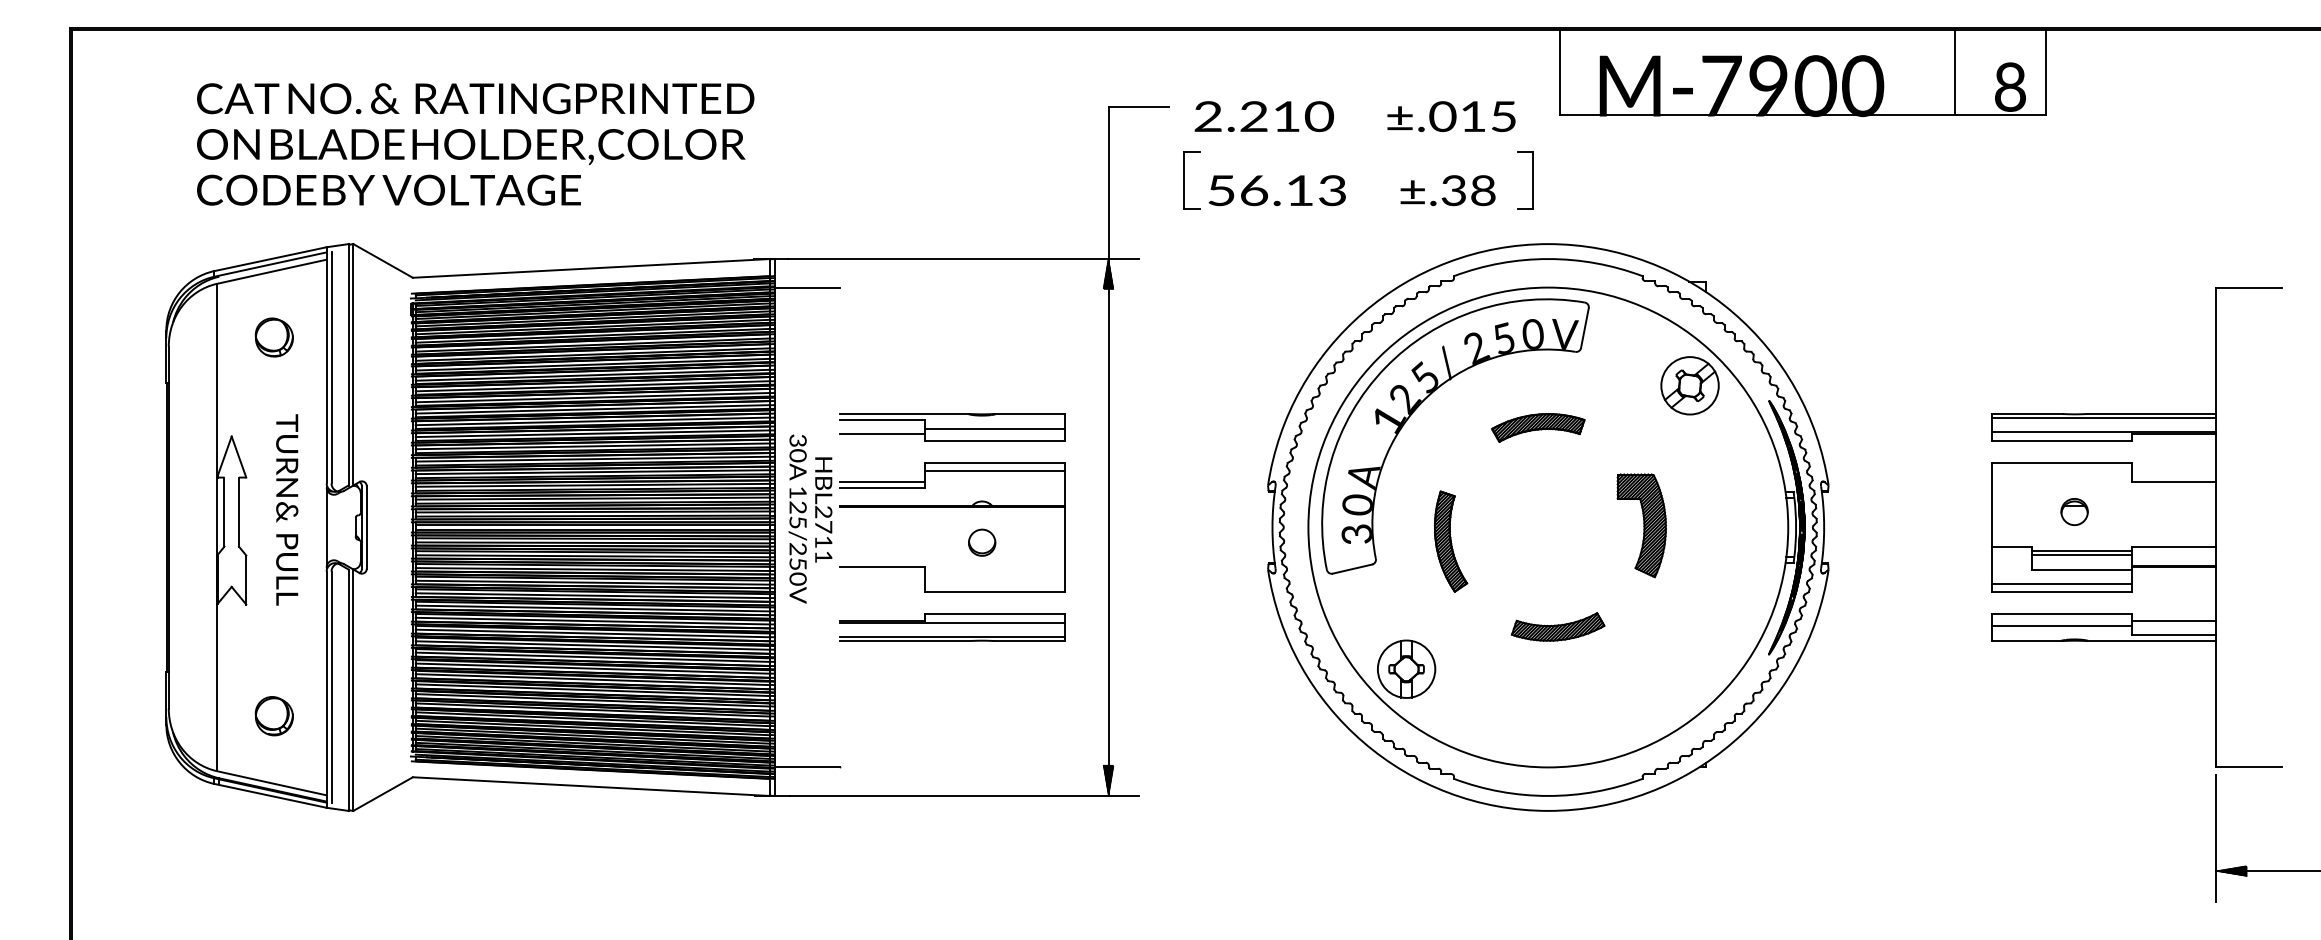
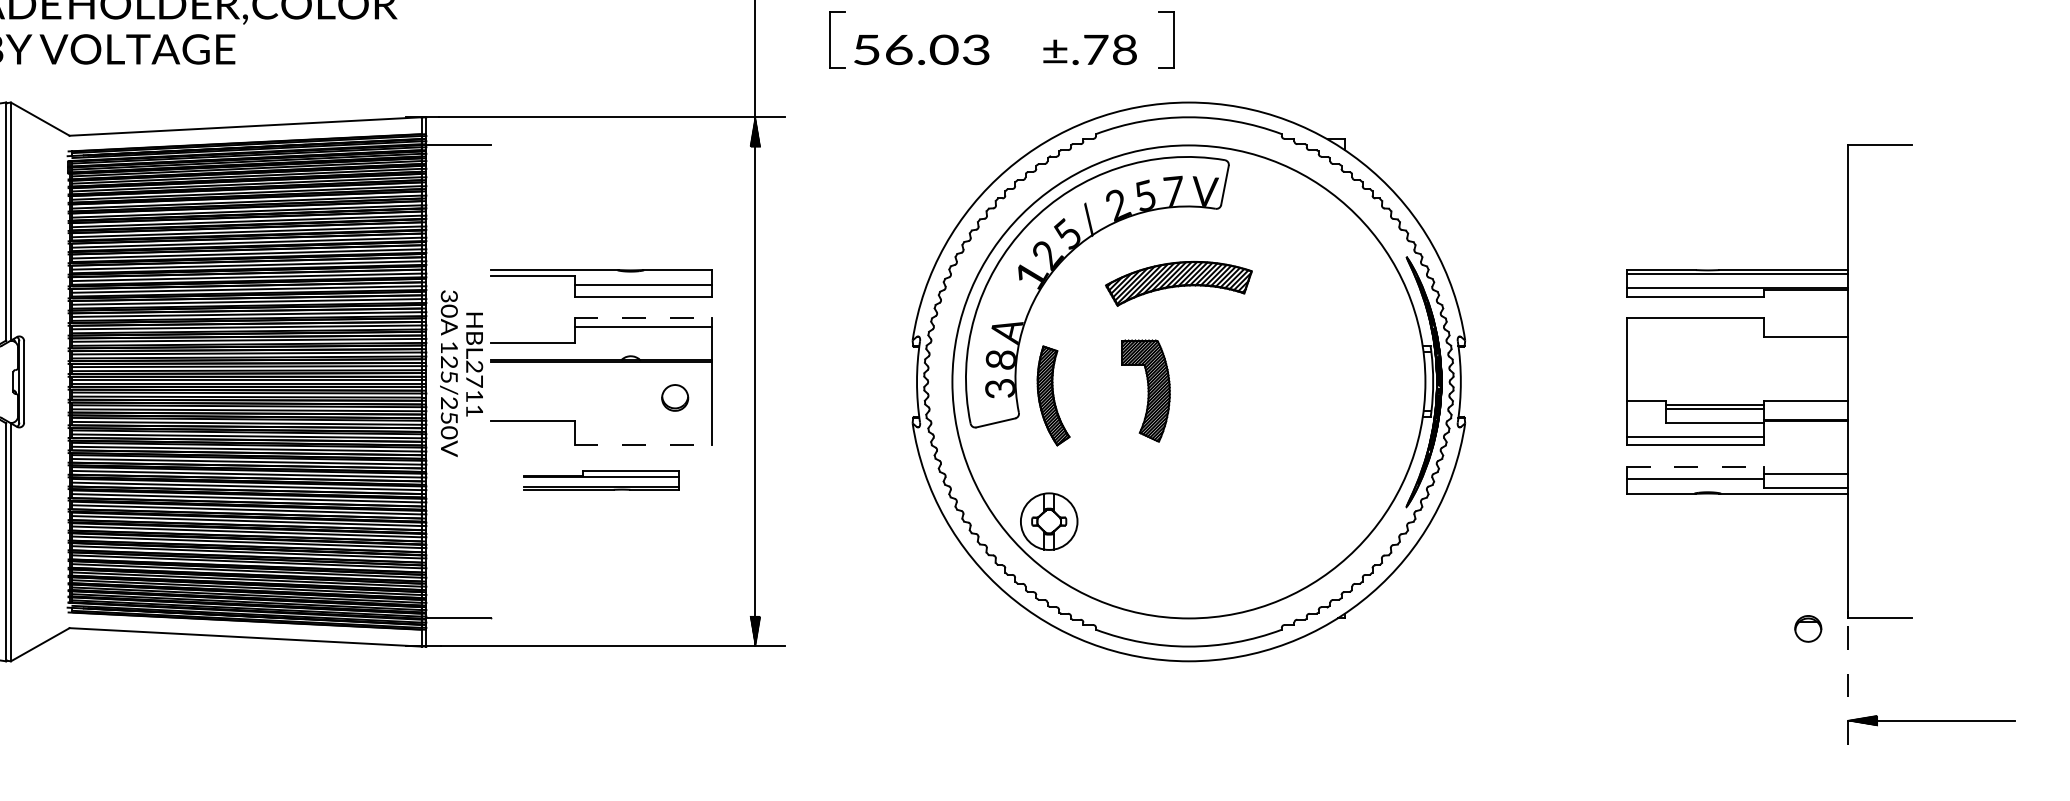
text: (1299, 190) -> (943, 49), 56.13 -> 56.03
text: (1453, 190) -> (1095, 49), ±.38 -> ±.78
text: (1532, 333) -> (1173, 190), 0 -> 7
part: (1689, 385) -> (1328, 241), removed
part: (1538, 427) -> (1179, 283), size x1.6
line: (882, 433) -> (532, 289), removed
line: (994, 463) -> (642, 318), solid -> dashed
line: (882, 482) -> (532, 337), removed
text: (1357, 504) -> (1000, 359), 0 -> 8
part: (2074, 512) -> (1808, 629), moved
part: (1641, 525) -> (1145, 390), moved
part: (1451, 541) -> (1054, 395), moved
part: (982, 542) -> (675, 397), moved
line: (994, 591) -> (642, 445), solid -> dashed
line: (2061, 613) -> (1694, 466), solid -> dashed
part: (1558, 626) -> (1198, 479), removed
part: (952, 627) -> (601, 480), size x0.7
line: (2216, 838) -> (1847, 688), solid -> dashed

